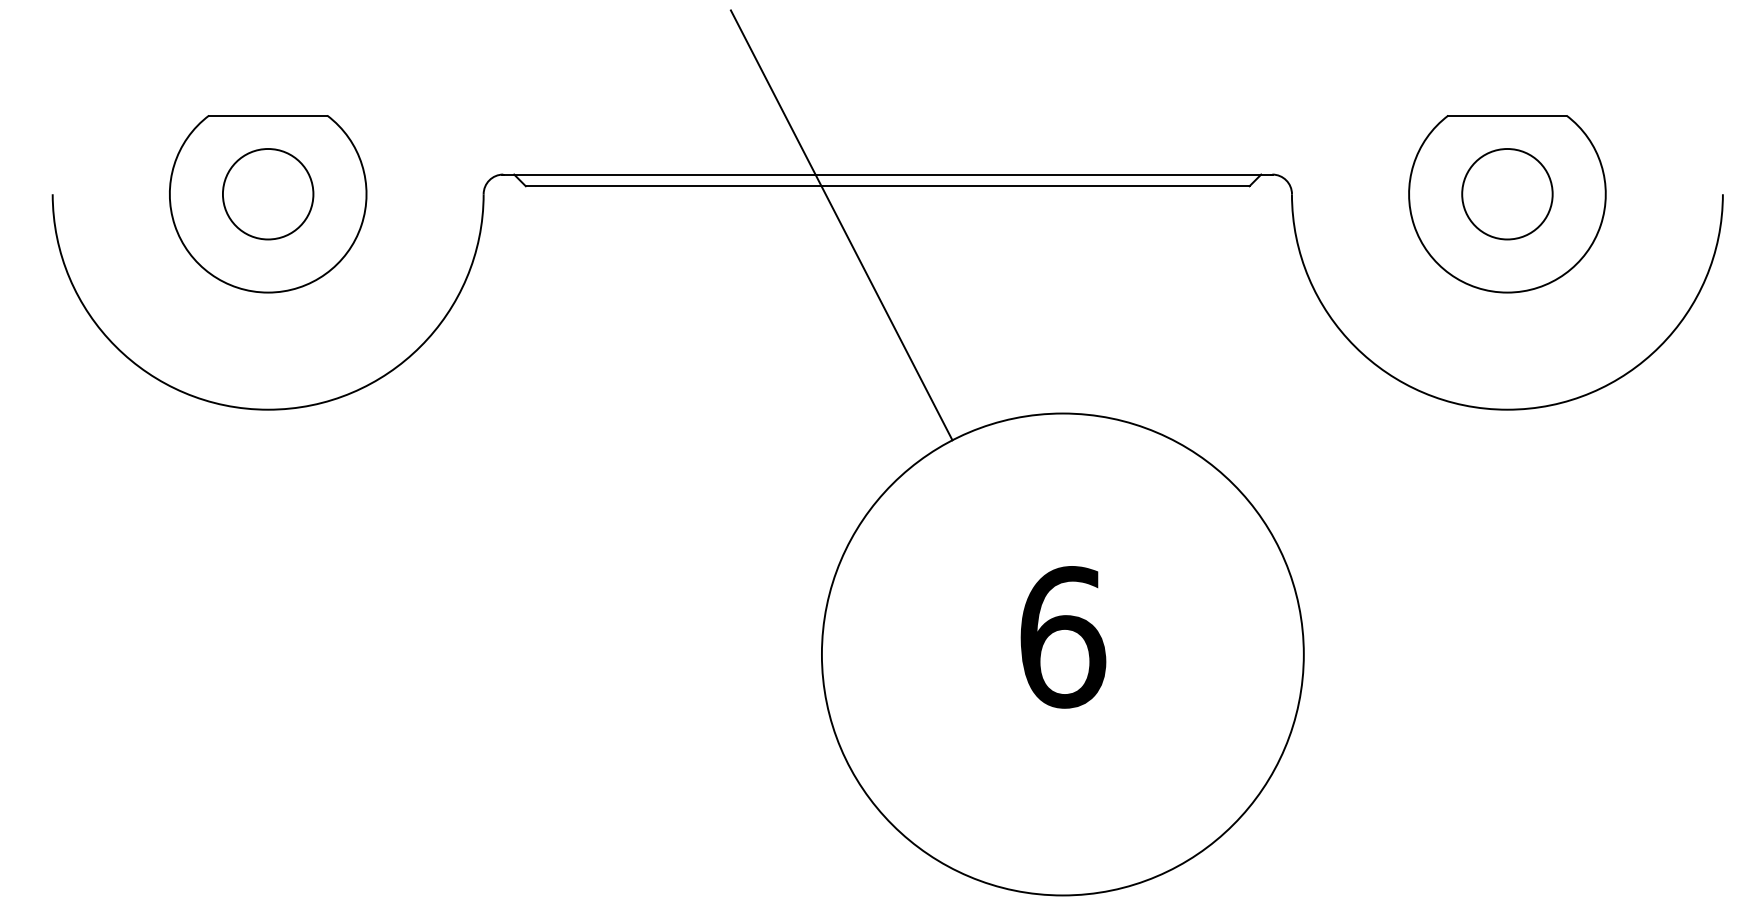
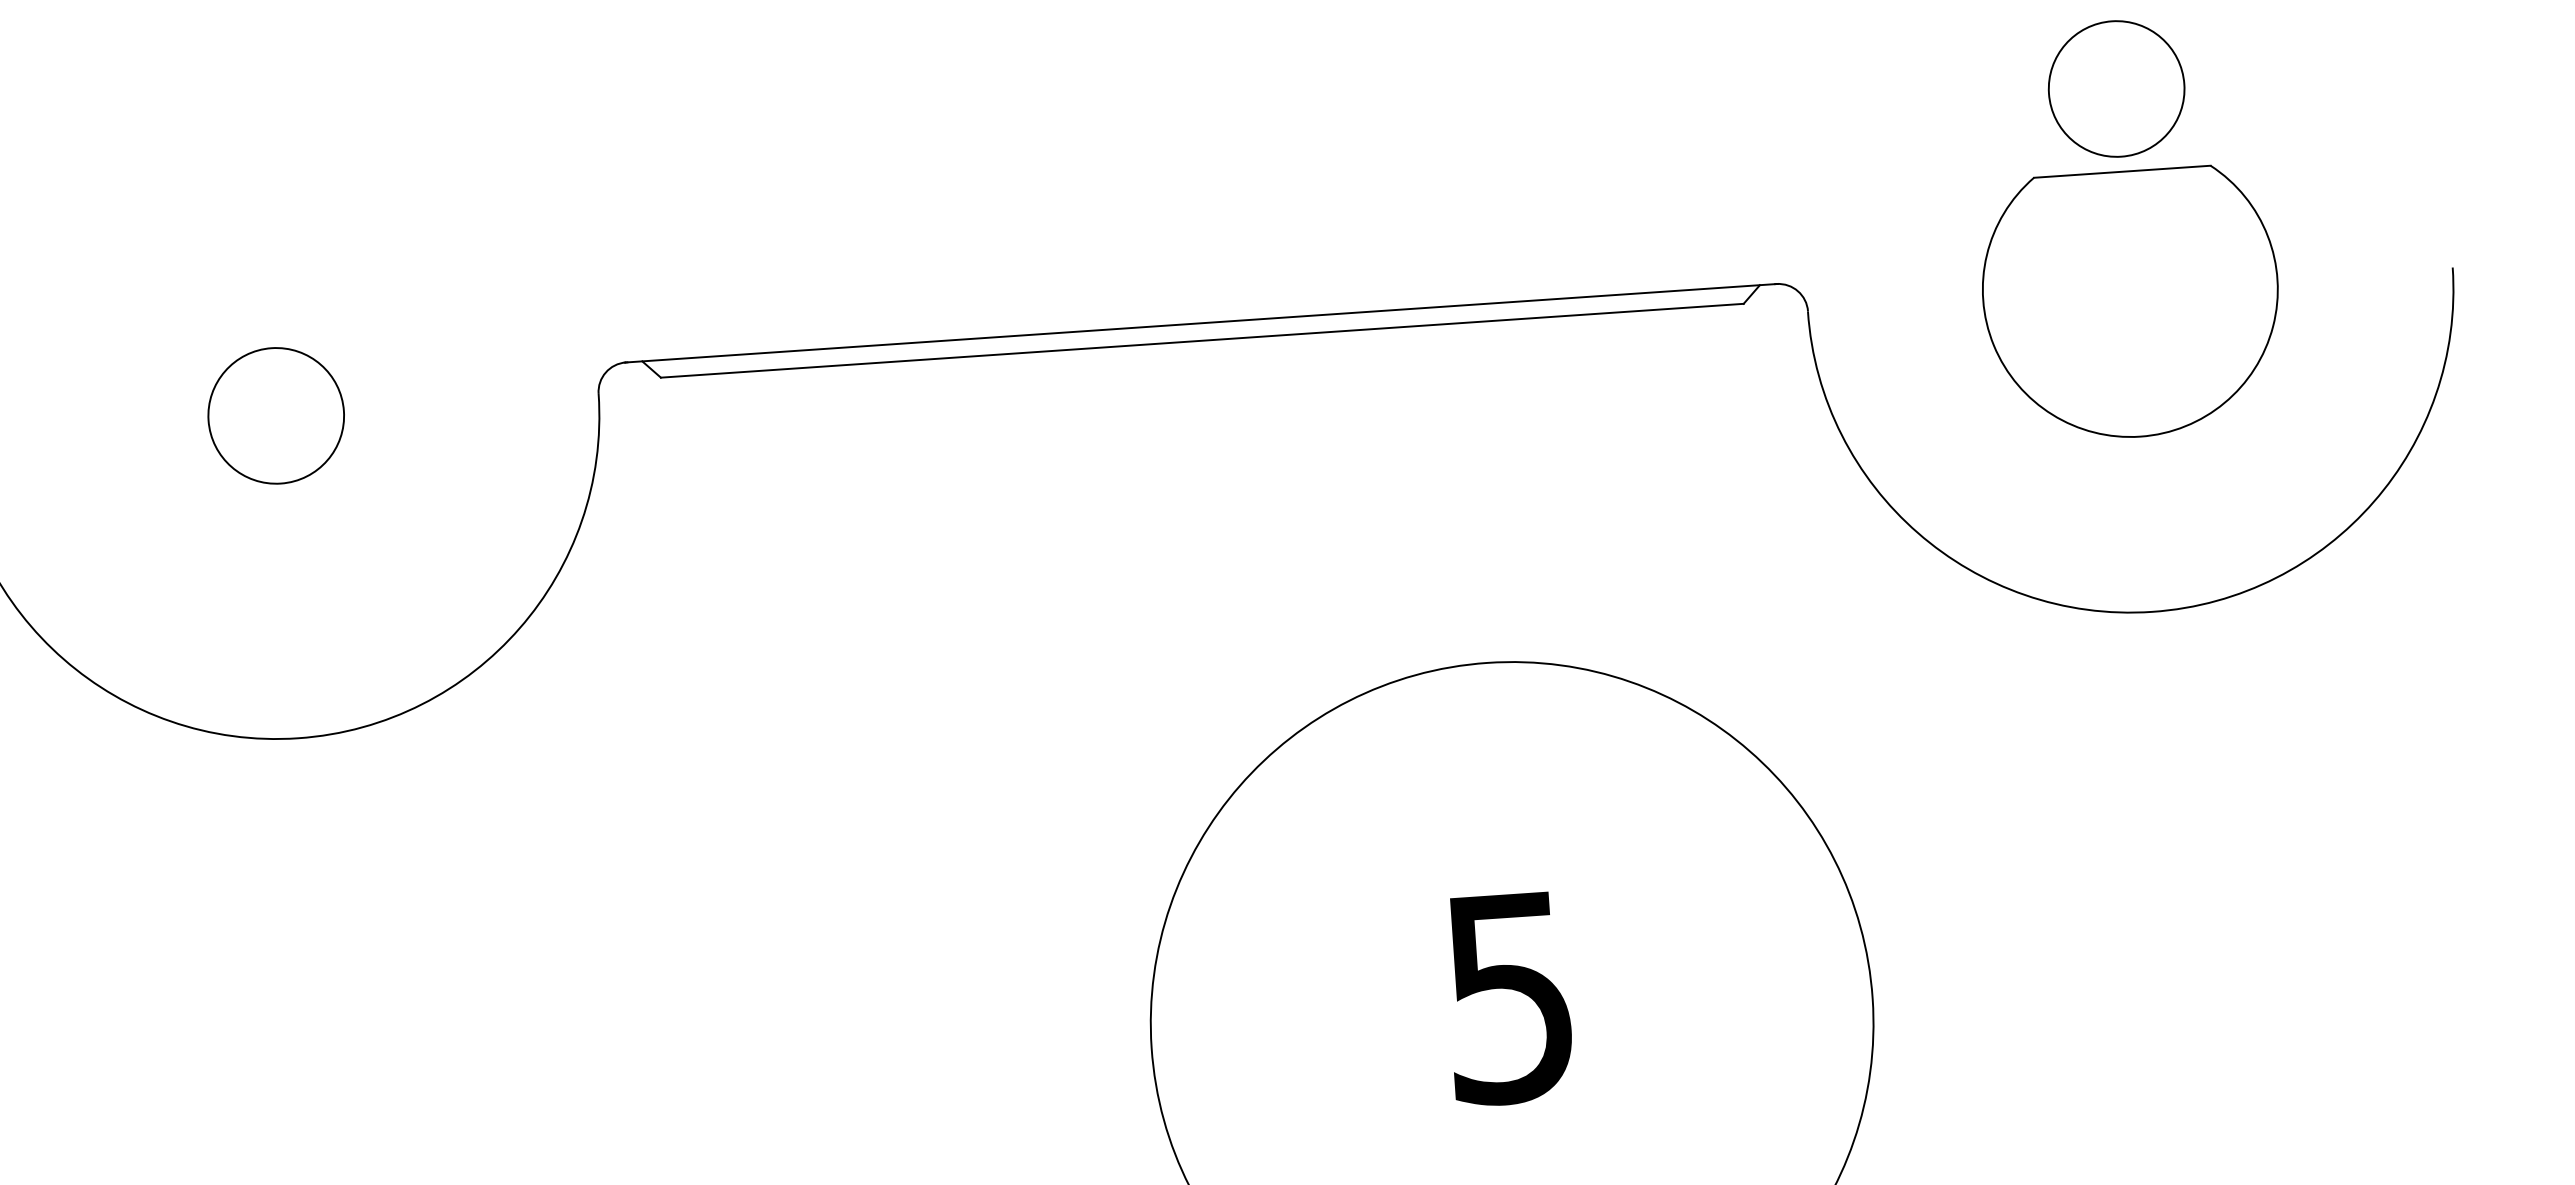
circle: (1507, 194) -> (2116, 89), moved
part: (268, 204) -> (277, 431), removed
line: (841, 225) -> (1137, 404), removed
text: (1063, 637) -> (1511, 997), 6 -> 5

